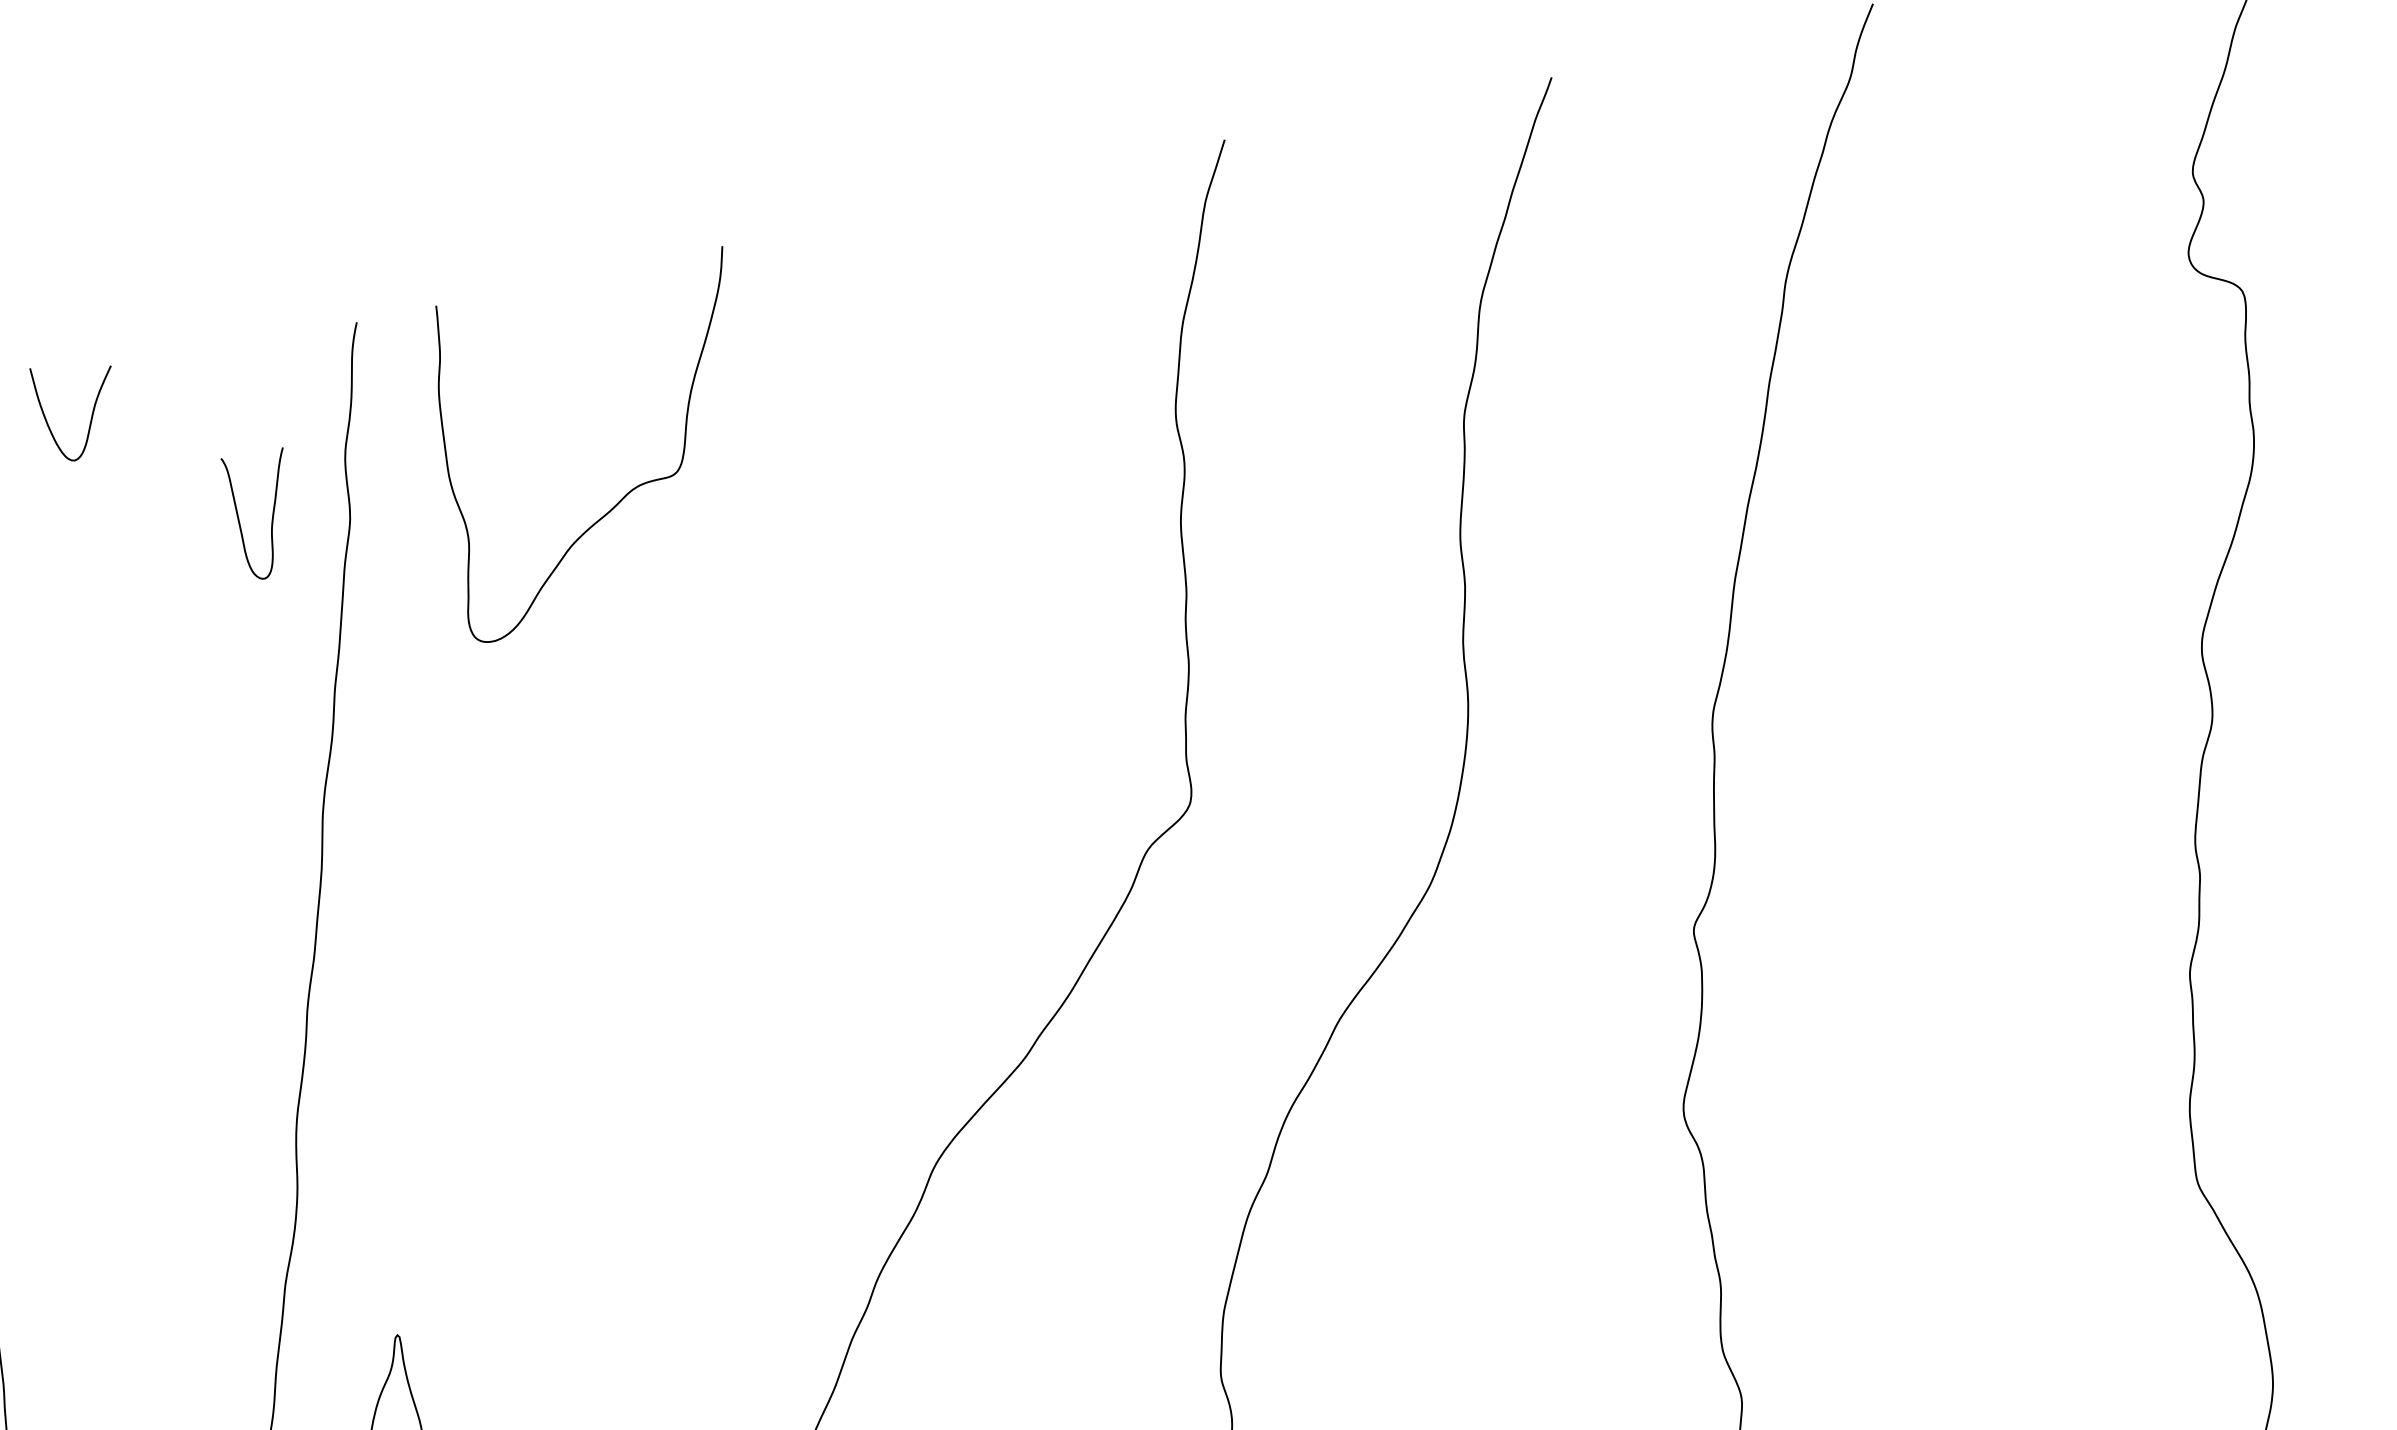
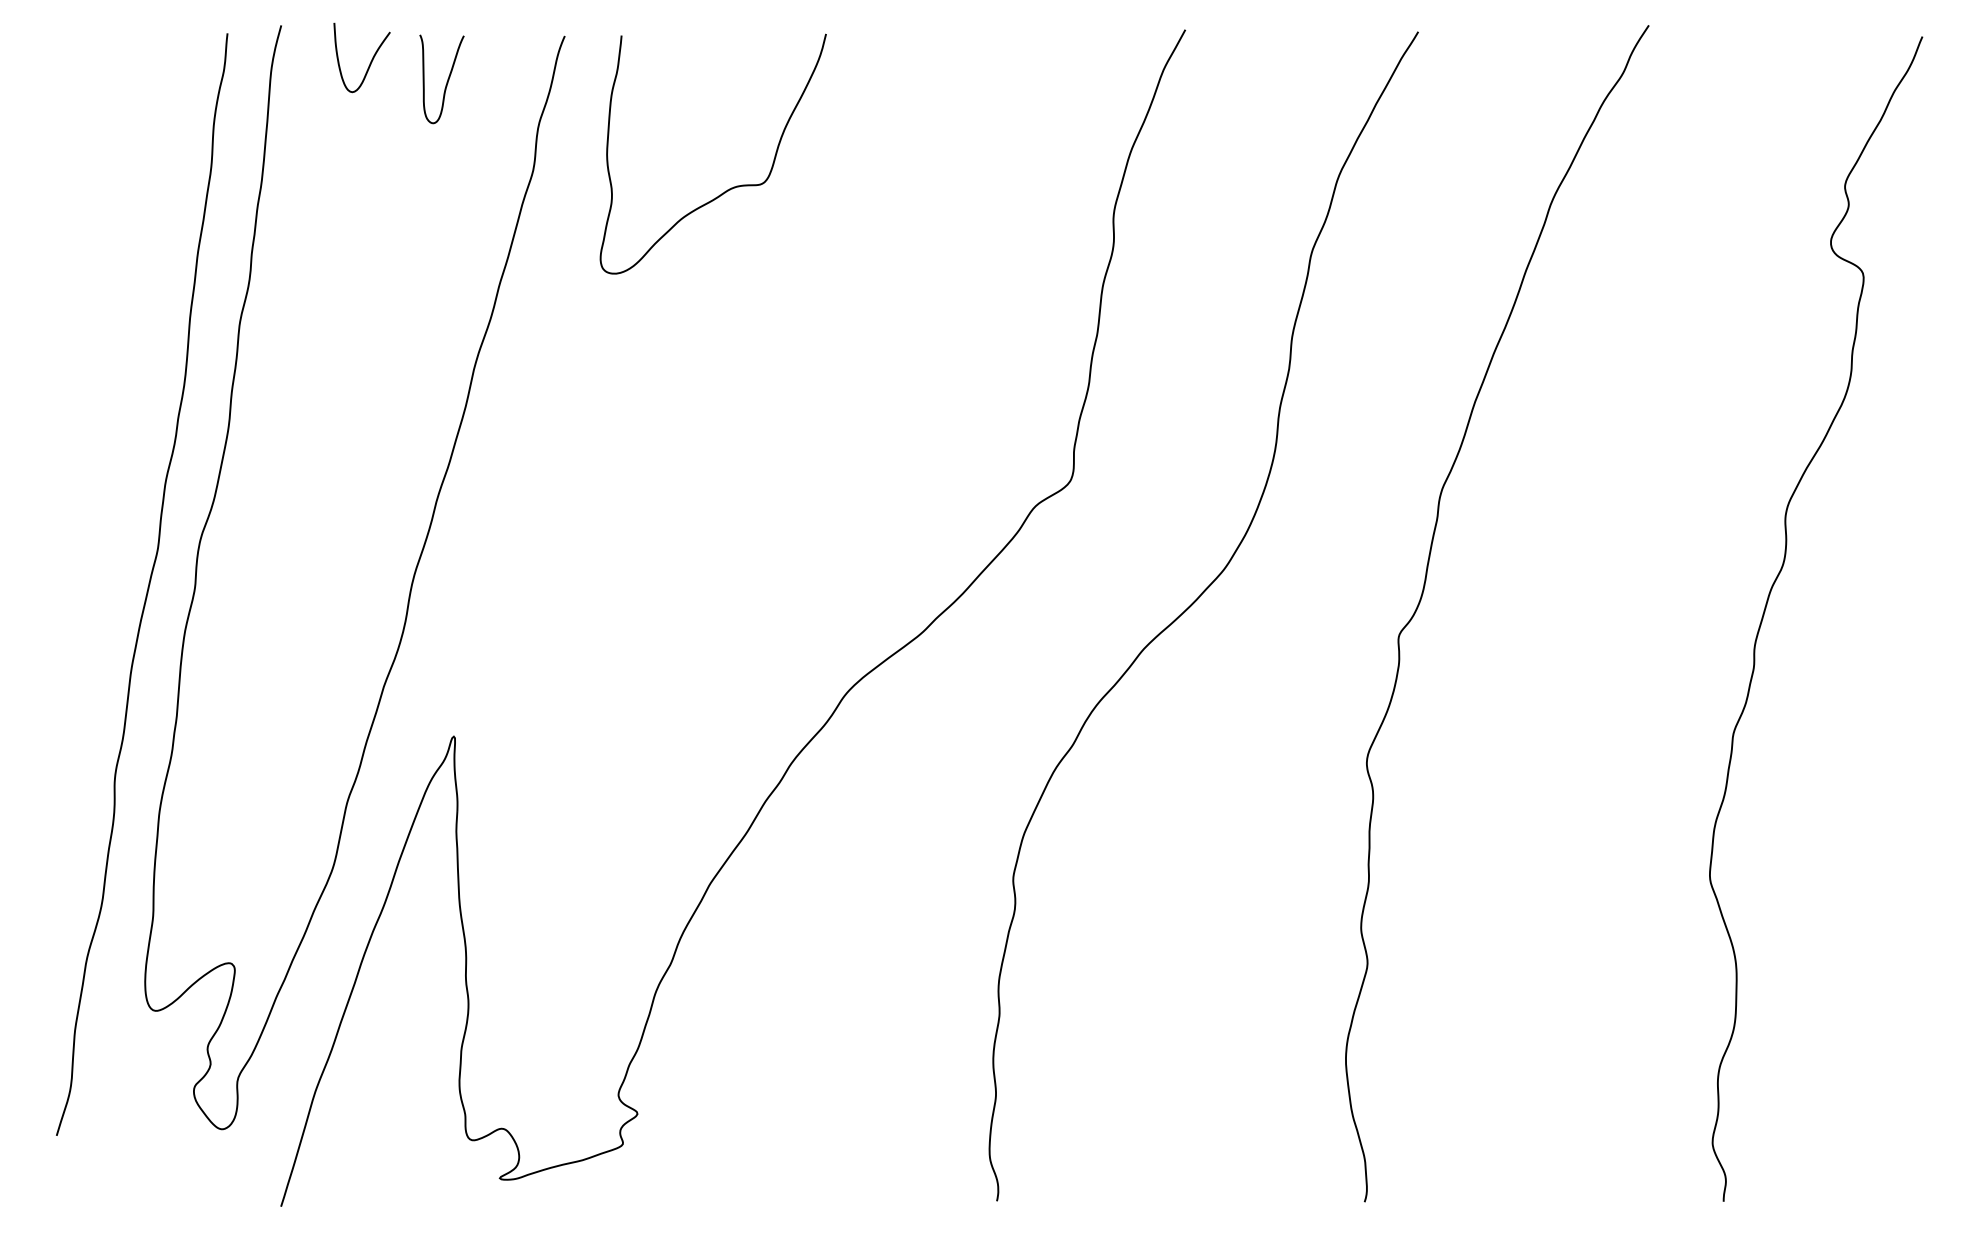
curve: (271, 516) -> (446, 81), moved

